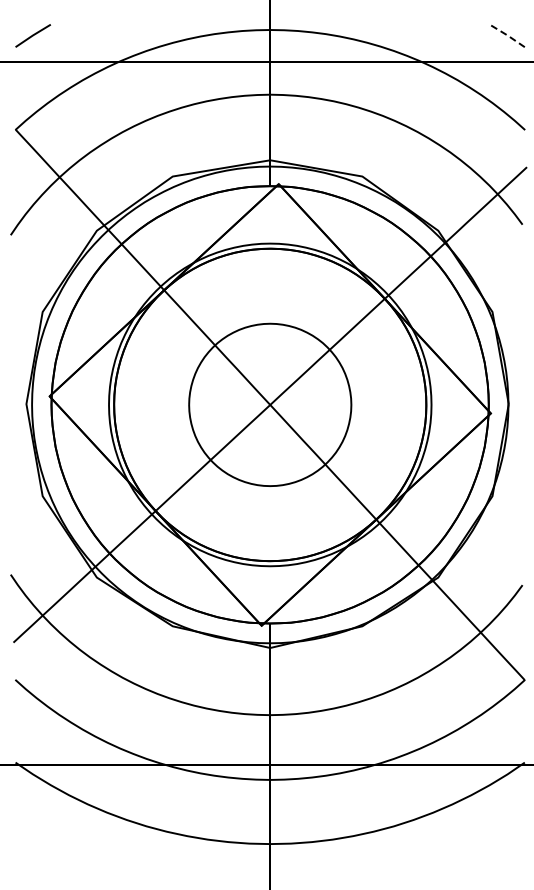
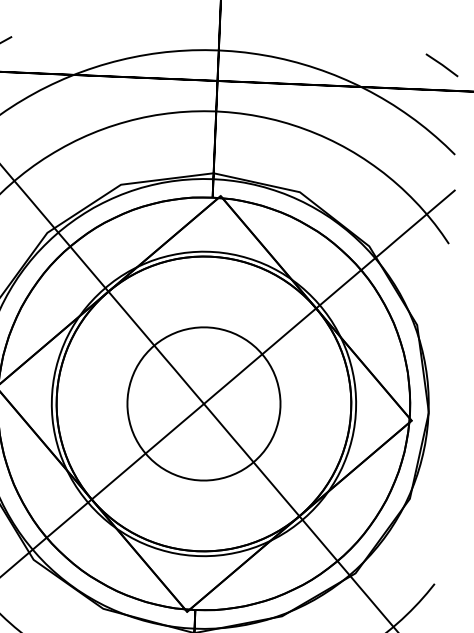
line: (507, 35) -> (442, 64), dashed -> solid

